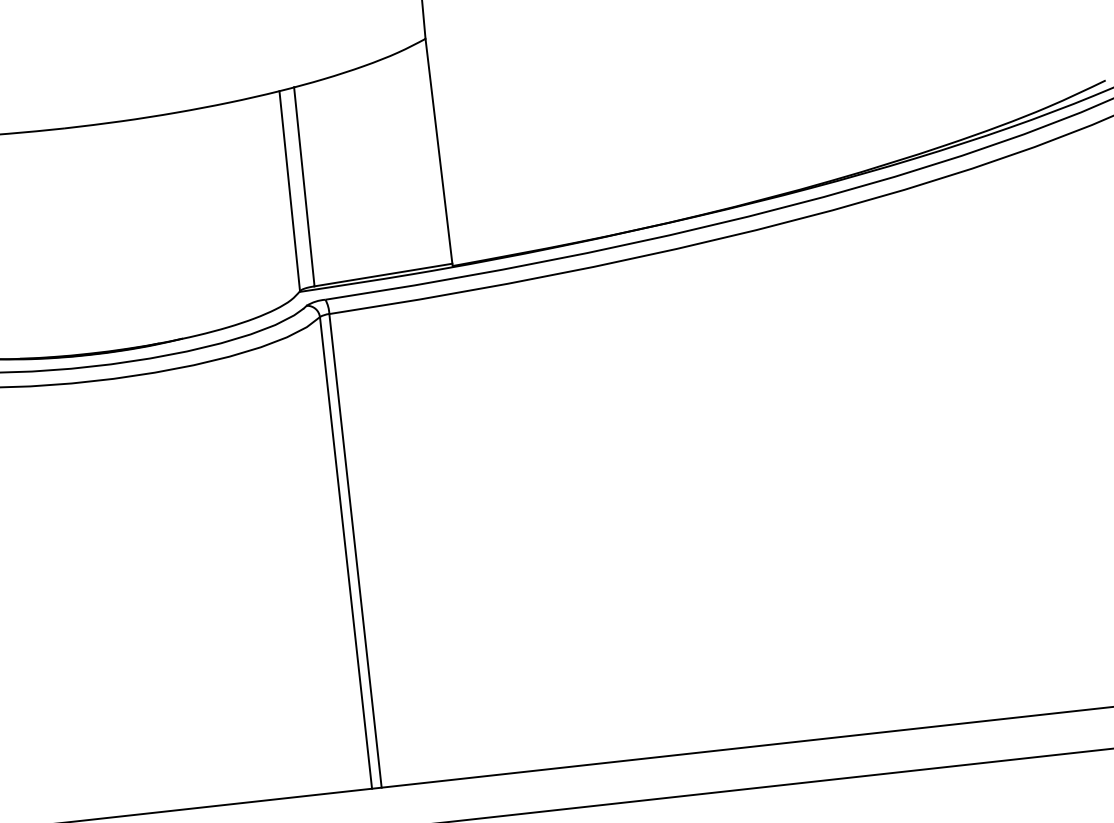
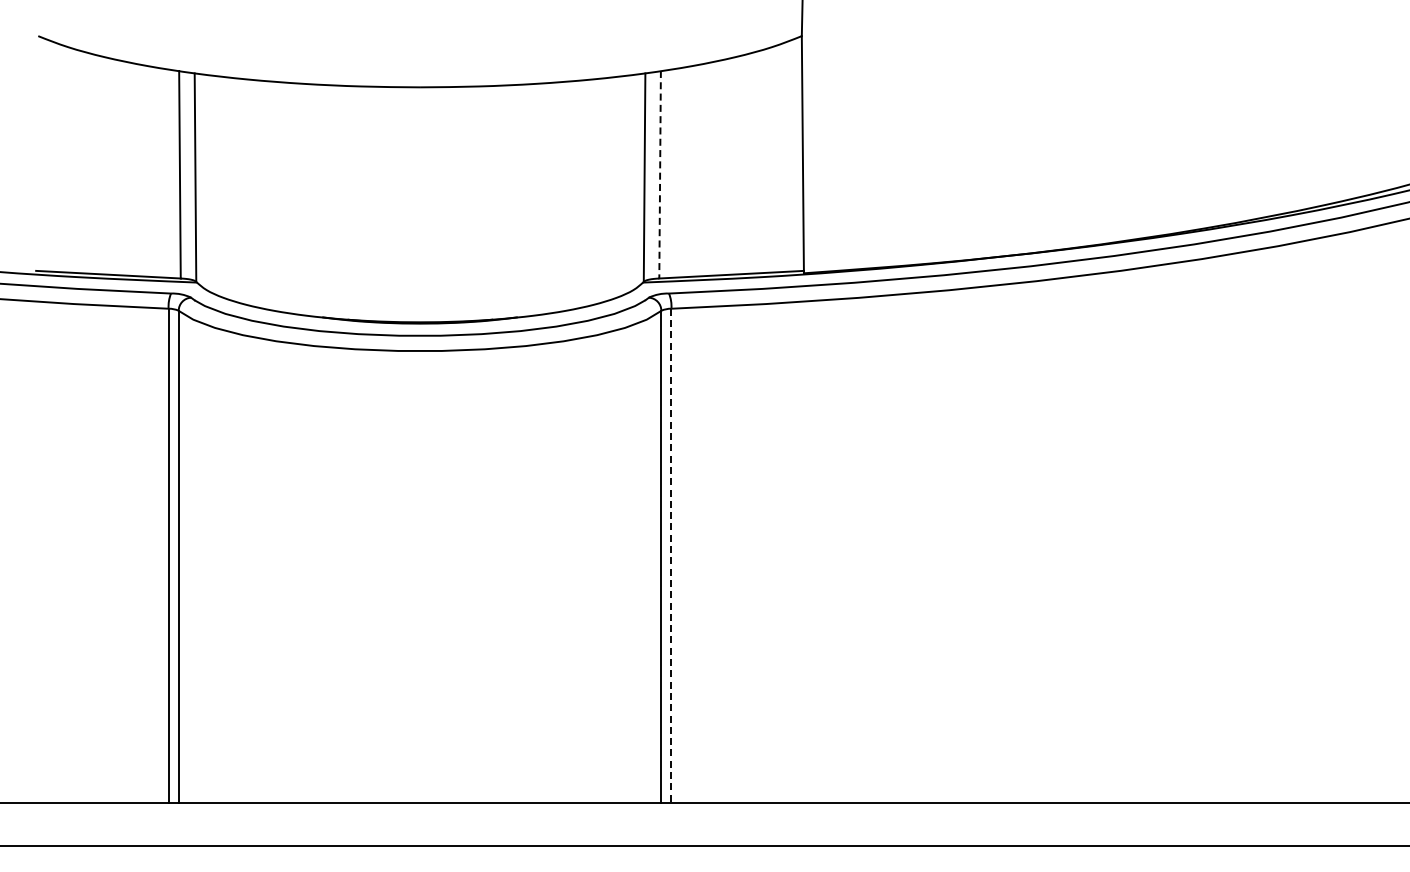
line: (304, 186) -> (660, 174), solid -> dashed
line: (355, 550) -> (671, 555), solid -> dashed

